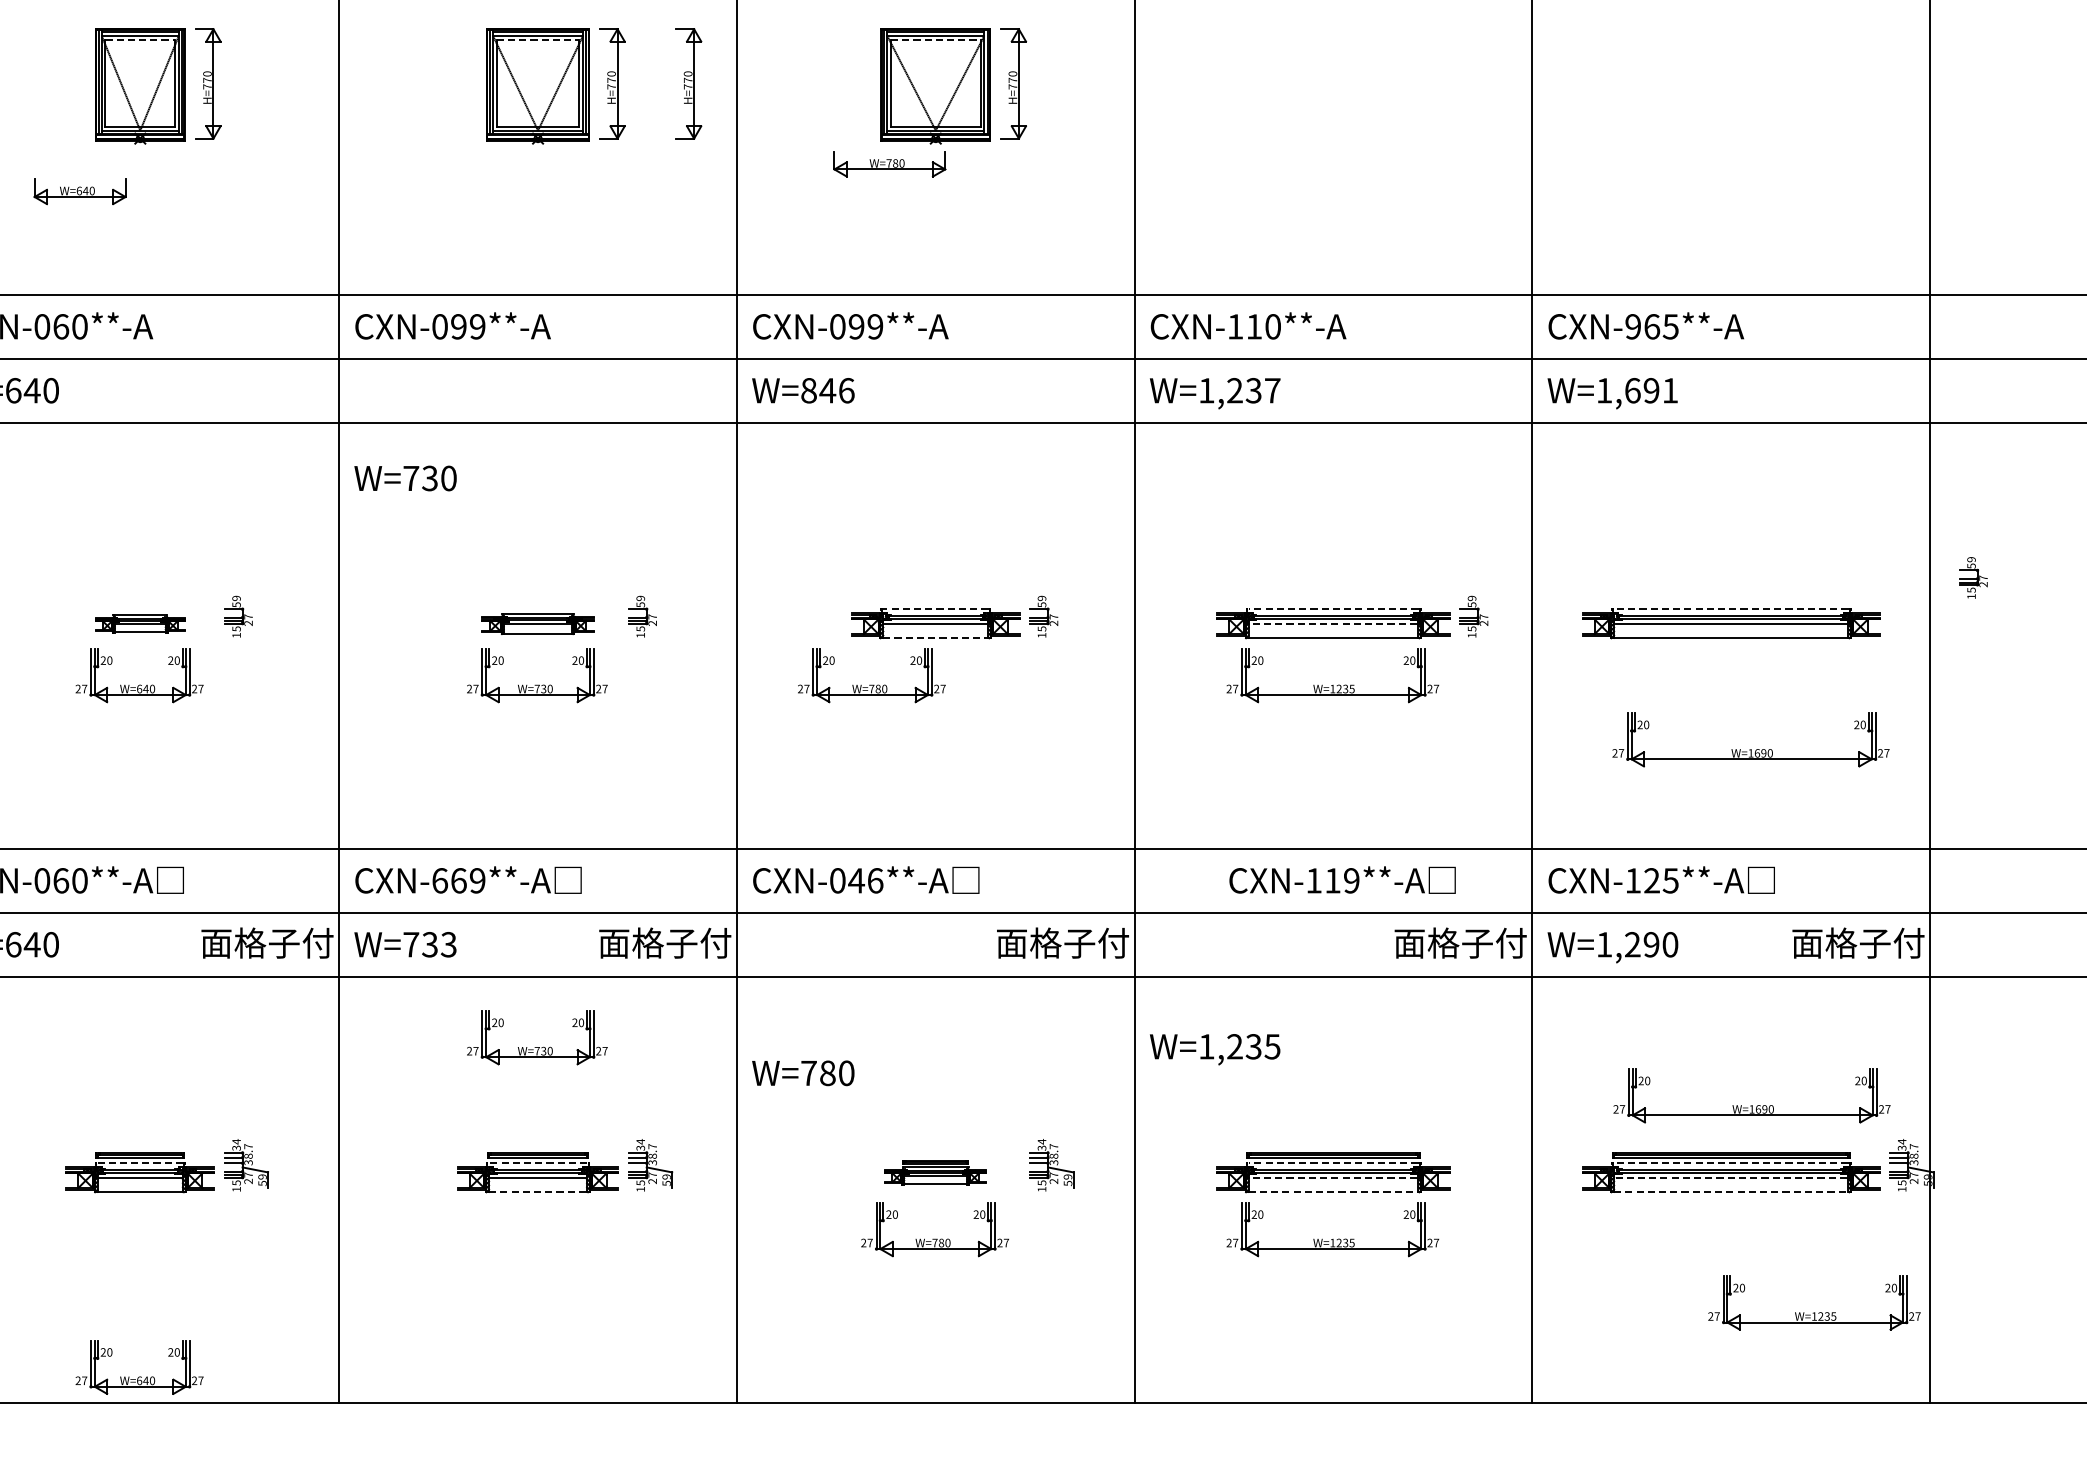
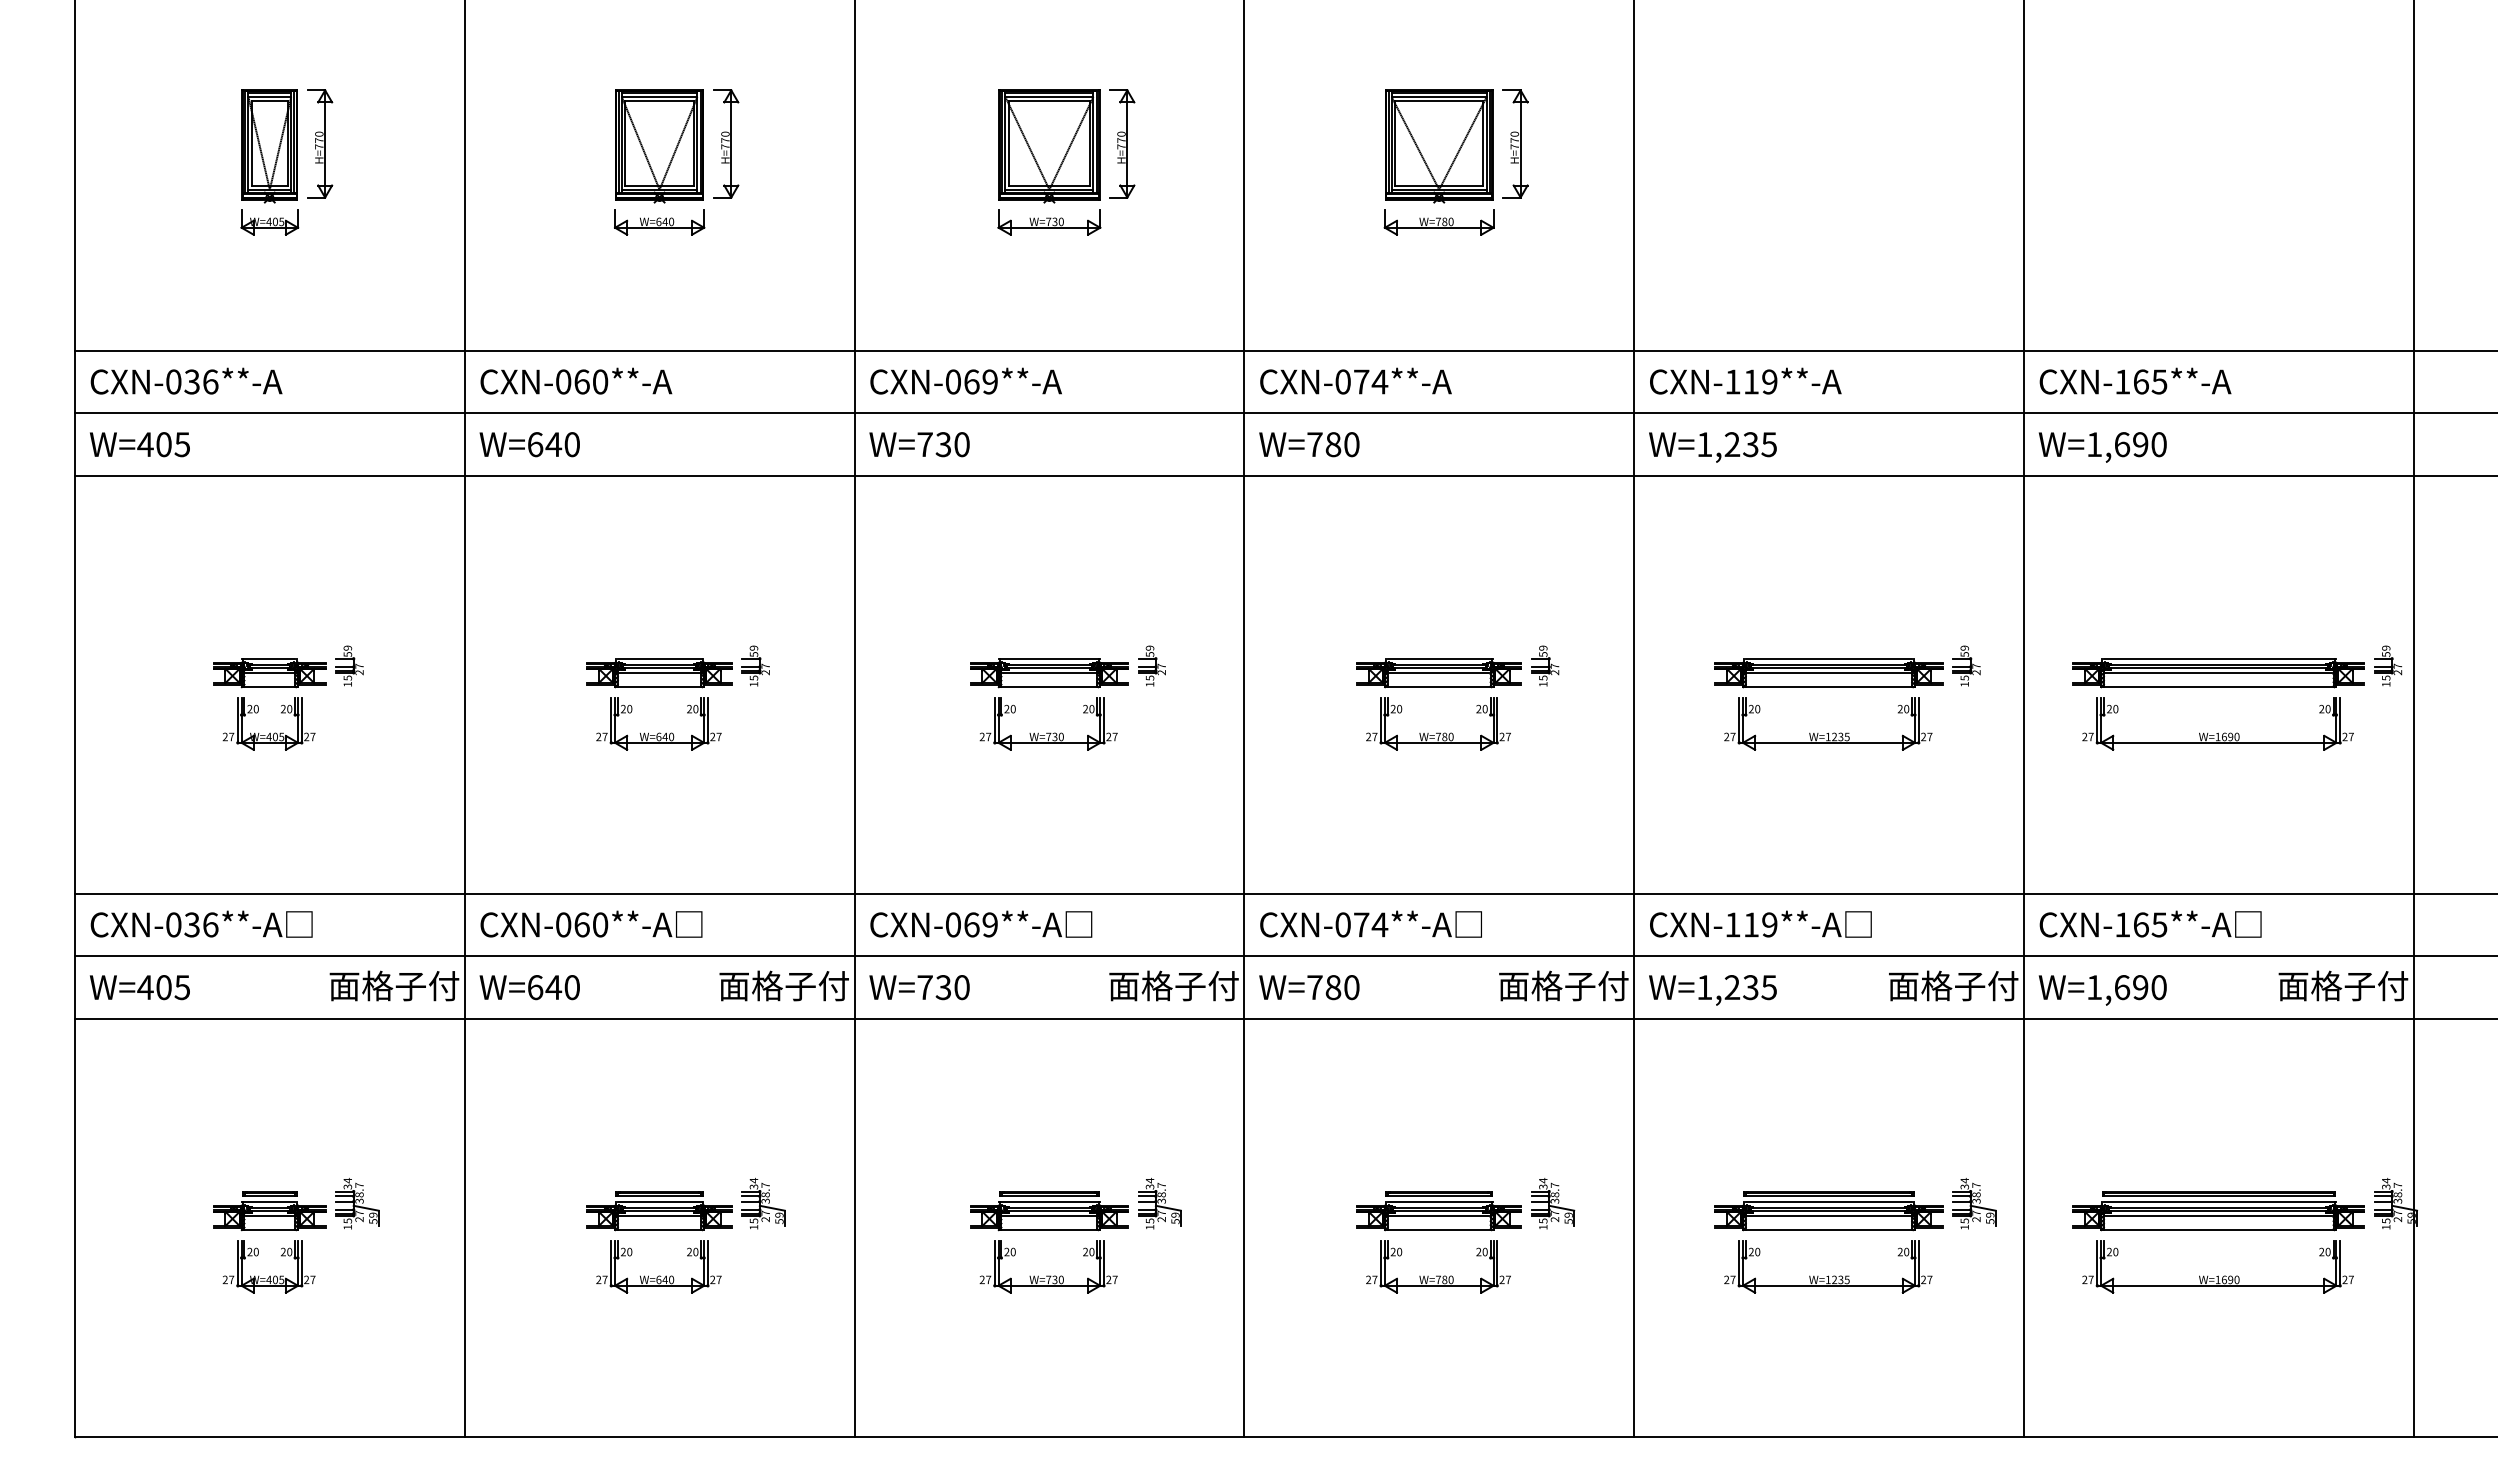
line: (141, 40) -> (660, 101), dashed -> solid
line: (538, 40) -> (1049, 101), dashed -> solid
line: (936, 40) -> (1439, 101), dashed -> solid
part: (689, 83) -> (1197, 143), removed
part: (538, 164) -> (1049, 222), added
part: (889, 164) -> (1438, 222), moved
part: (79, 191) -> (659, 222), moved
text: (458, 326) -> (971, 381), CXN-099**-A -> CXN-069**-A
text: (866, 326) -> (1371, 381), CXN-099**-A -> CXN-074**-A
text: (1272, 326) -> (1769, 381), CXN-110**-A -> CXN-119**-A
text: (1633, 326) -> (2122, 381), CXN-965**-A -> CXN-165**-A
text: (827, 390) -> (1333, 444), W=846 -> W=780
text: (1272, 390) -> (1769, 444), W=1,237 -> W=1,235
text: (1669, 390) -> (2158, 444), W=1,691 -> W=1,690
text: (405, 478) -> (919, 444), moved
part: (1973, 577) -> (2388, 665), moved
line: (936, 608) -> (1439, 658), dashed -> solid
line: (1333, 608) -> (1828, 658), dashed -> solid
line: (1730, 608) -> (2218, 658), dashed -> solid
line: (1333, 623) -> (1828, 672), dashed -> solid
part: (140, 624) -> (659, 673), size x1.67
part: (538, 624) -> (1049, 673), size x1.43
line: (936, 637) -> (1439, 686), dashed -> solid
part: (871, 684) -> (1438, 732), moved
part: (1751, 748) -> (2218, 732), moved
text: (1342, 879) -> (1760, 923), moved
text: (440, 880) -> (953, 924), CXN-669**-A -> CXN-069**-A
text: (865, 880) -> (1370, 924), CXN-046**-A -> CXN-074**-A
text: (1651, 880) -> (2140, 924), CXN-125**-A -> CXN-165**-A
text: (448, 944) -> (961, 987), W=733 -> W=730
text: (1633, 944) -> (2122, 987), W=1,290 -> W=1,690
part: (537, 1046) -> (1048, 1275), moved
text: (1214, 1049) -> (1712, 990), moved
text: (803, 1073) -> (1309, 987), moved
part: (1752, 1104) -> (2218, 1275), moved
line: (140, 1163) -> (659, 1201), dashed -> solid
line: (537, 1163) -> (1048, 1201), dashed -> solid
line: (1333, 1163) -> (1828, 1201), dashed -> solid
line: (1730, 1163) -> (2218, 1201), dashed -> solid
part: (1482, 1165) -> (1974, 1203), added
part: (935, 1173) -> (1438, 1211), size x1.67
line: (1333, 1177) -> (1828, 1215), dashed -> solid
line: (1730, 1177) -> (2218, 1215), dashed -> solid
line: (538, 1191) -> (1049, 1229), dashed -> solid
line: (1334, 1191) -> (1829, 1229), dashed -> solid
line: (1730, 1191) -> (2218, 1229), dashed -> solid
part: (1814, 1312) -> (2300, 1347), removed
part: (139, 1376) -> (658, 1275), moved

